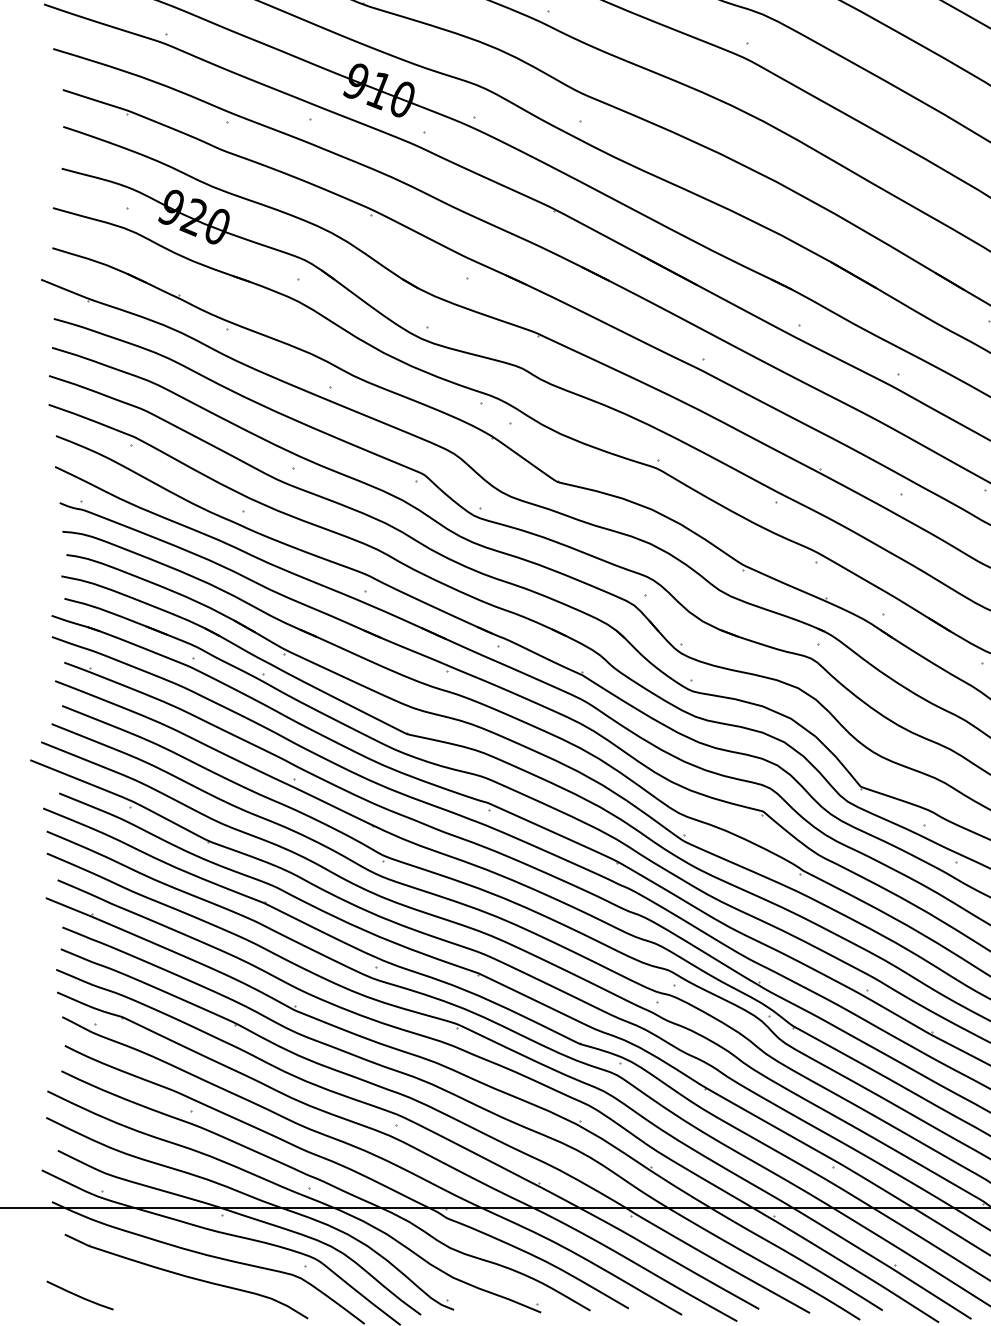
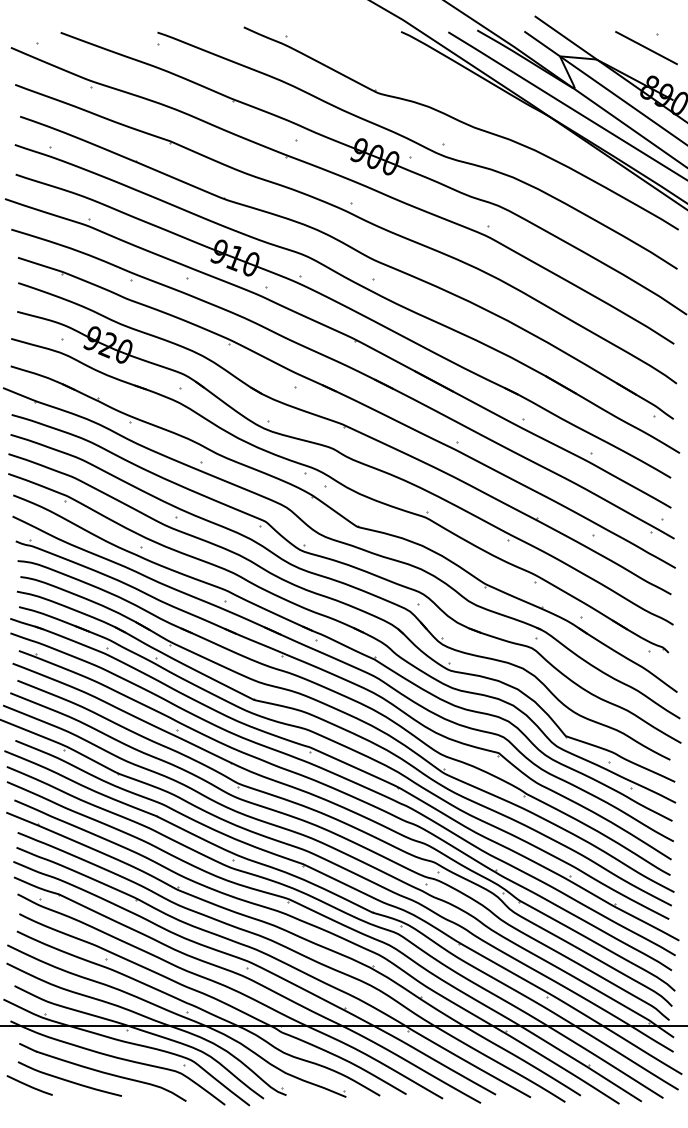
curve: (137, 1288) -> (69, 1080), added

